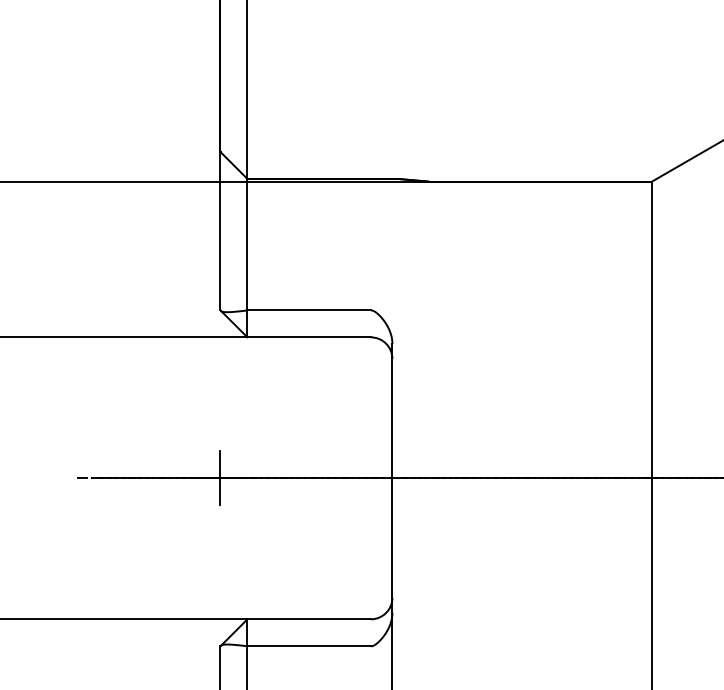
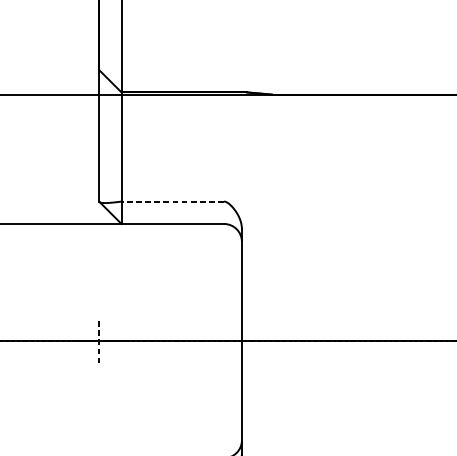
line: (309, 310) -> (173, 201), solid -> dashed
line: (220, 478) -> (99, 341), solid -> dashed

